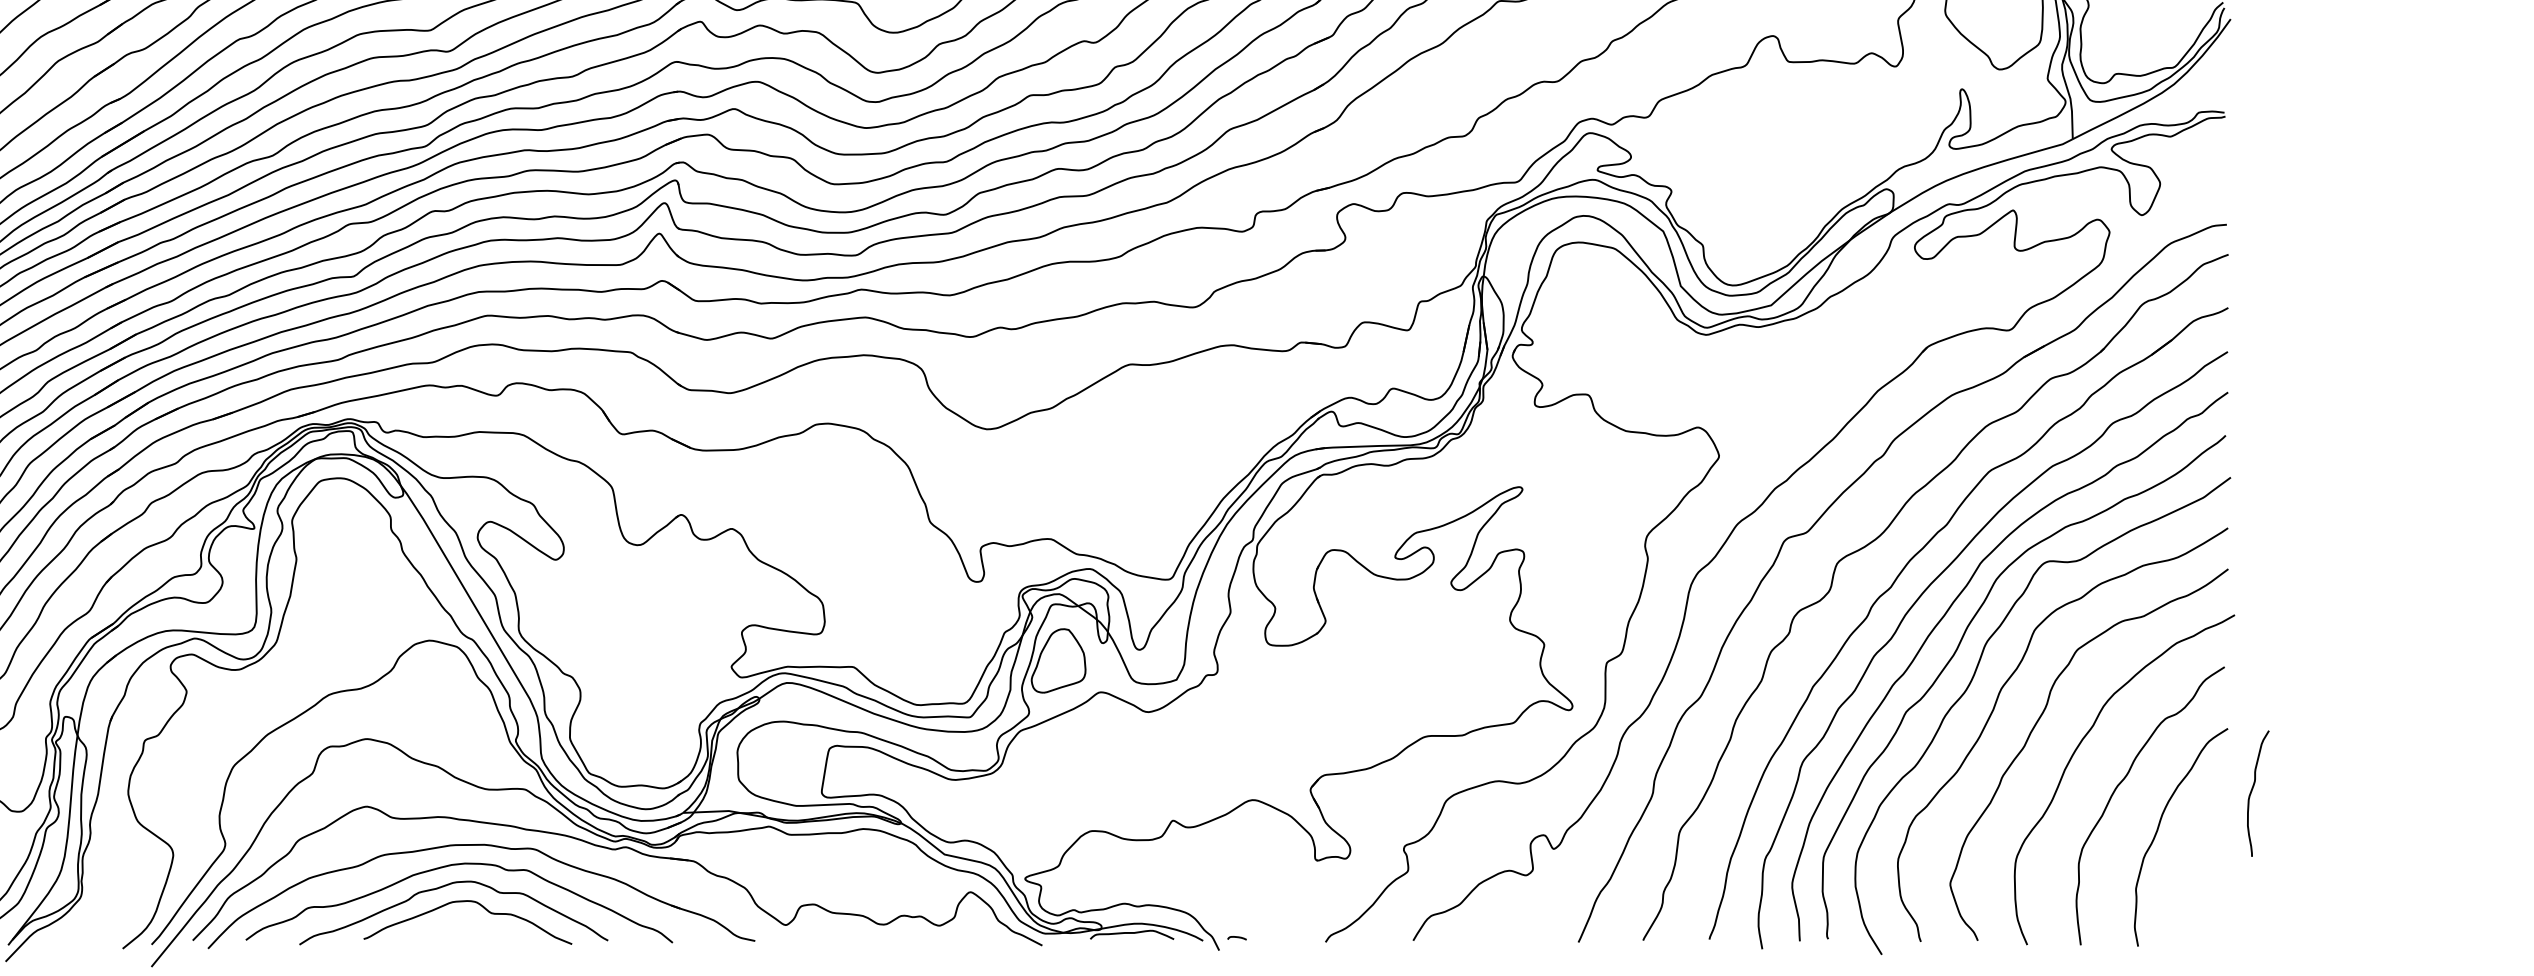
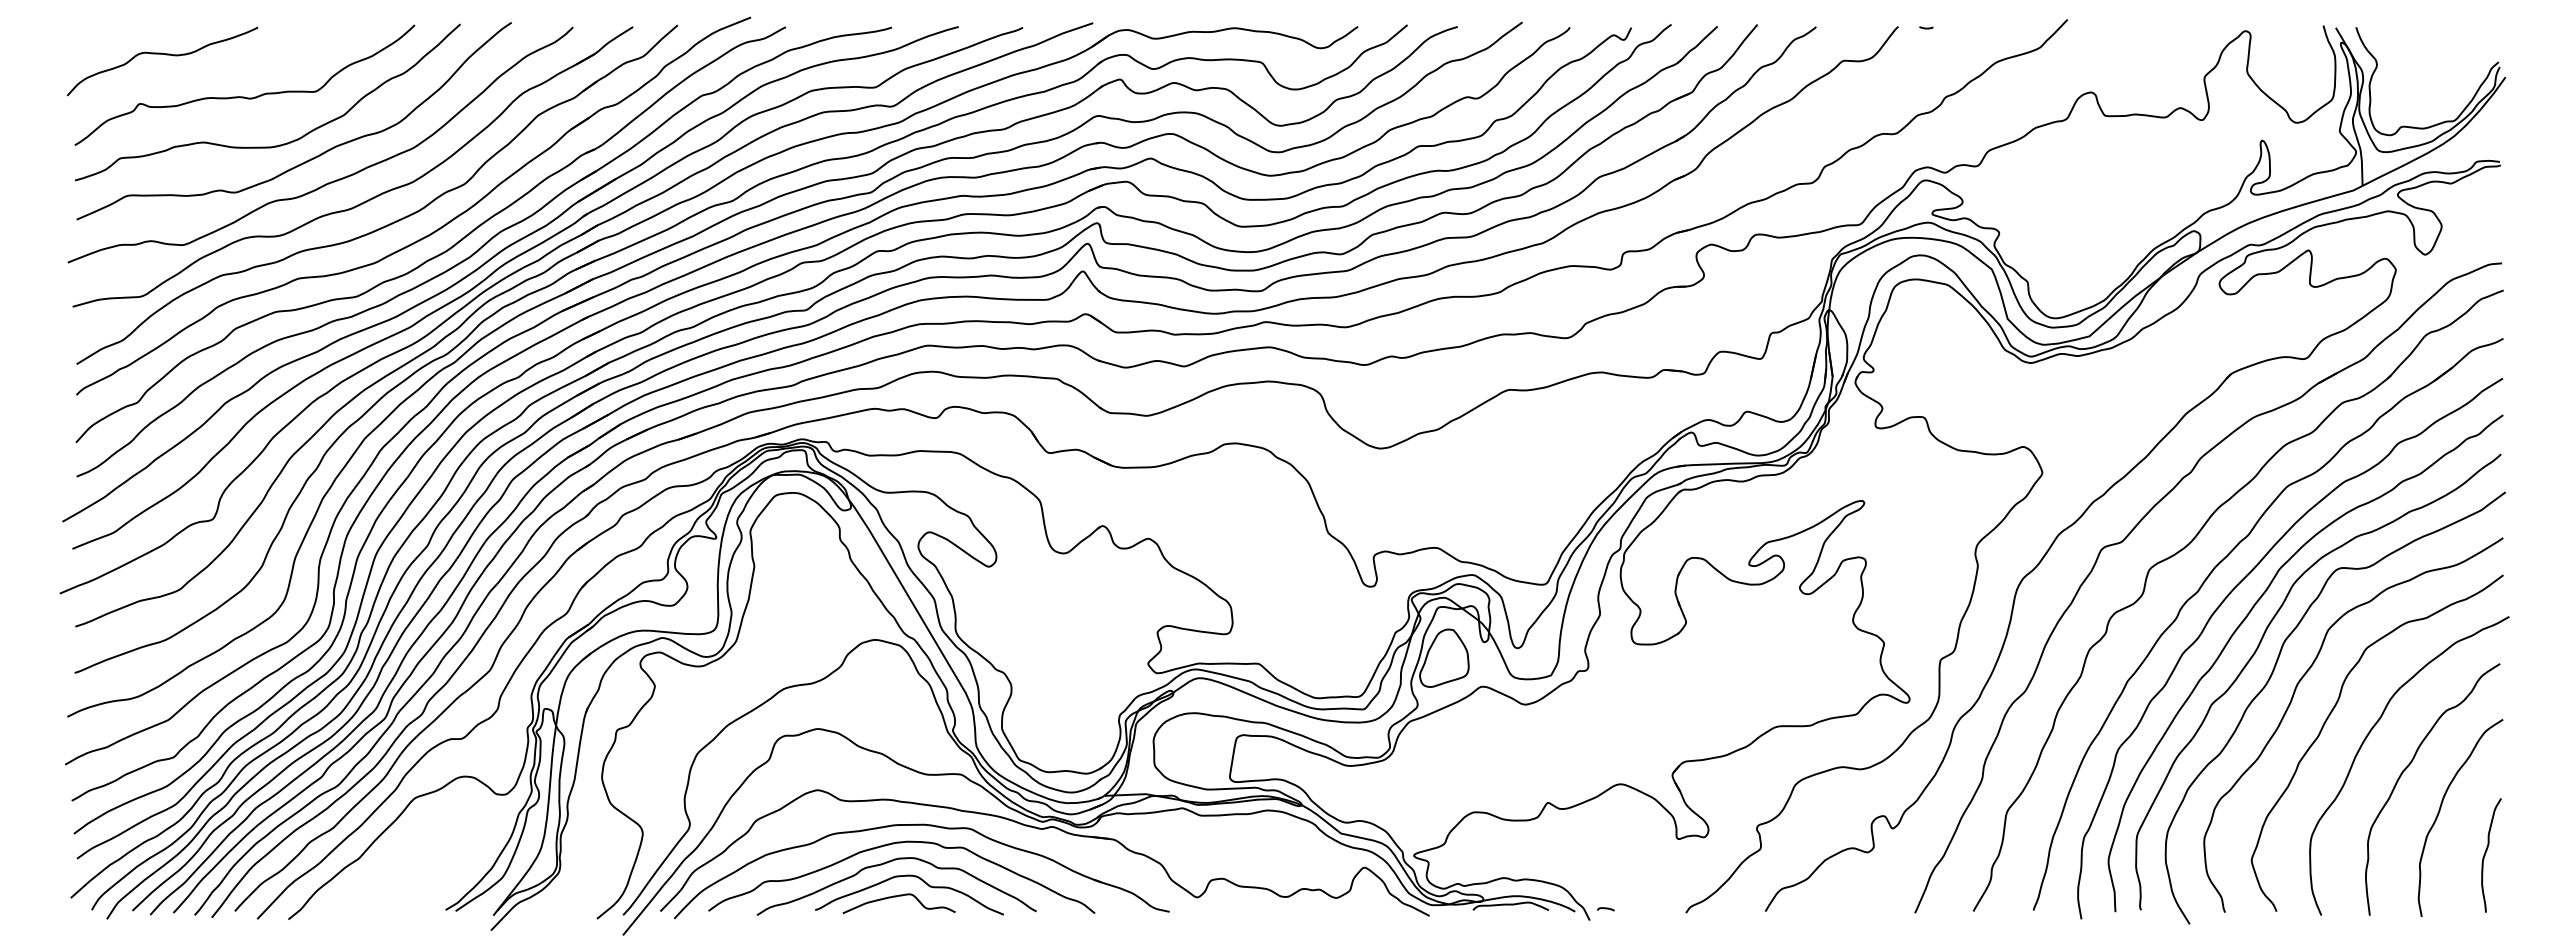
curve: (2252, 791) -> (2486, 853), moved
curve: (453, 925) -> (896, 897), added

